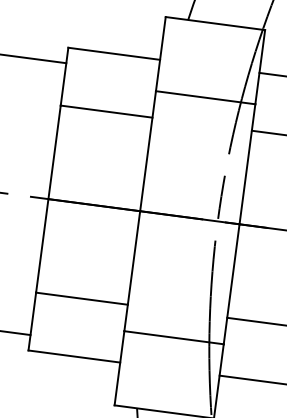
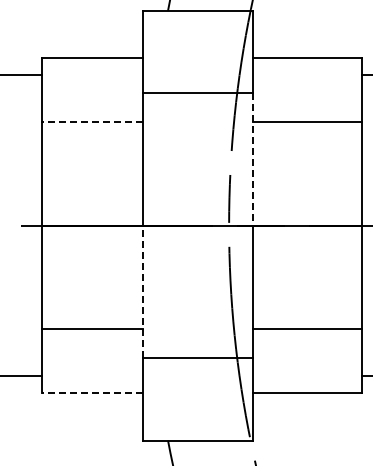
line: (106, 111) -> (92, 122), solid -> dashed
line: (247, 164) -> (253, 159), solid -> dashed
line: (132, 270) -> (143, 291), solid -> dashed
line: (74, 356) -> (92, 393), solid -> dashed

